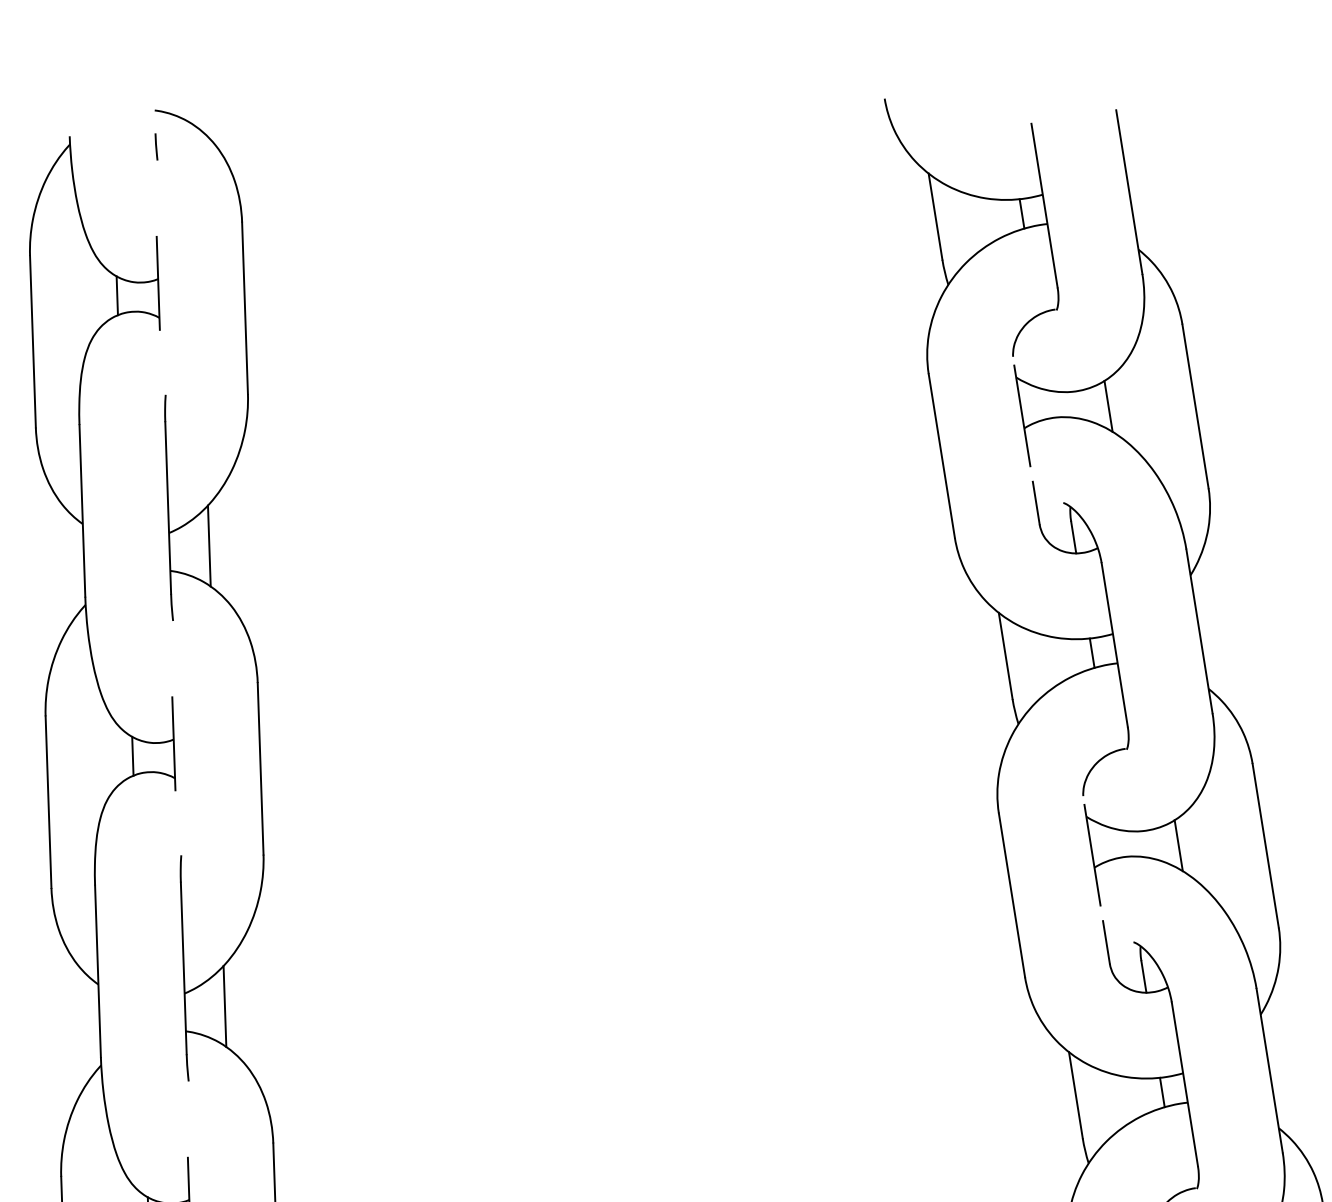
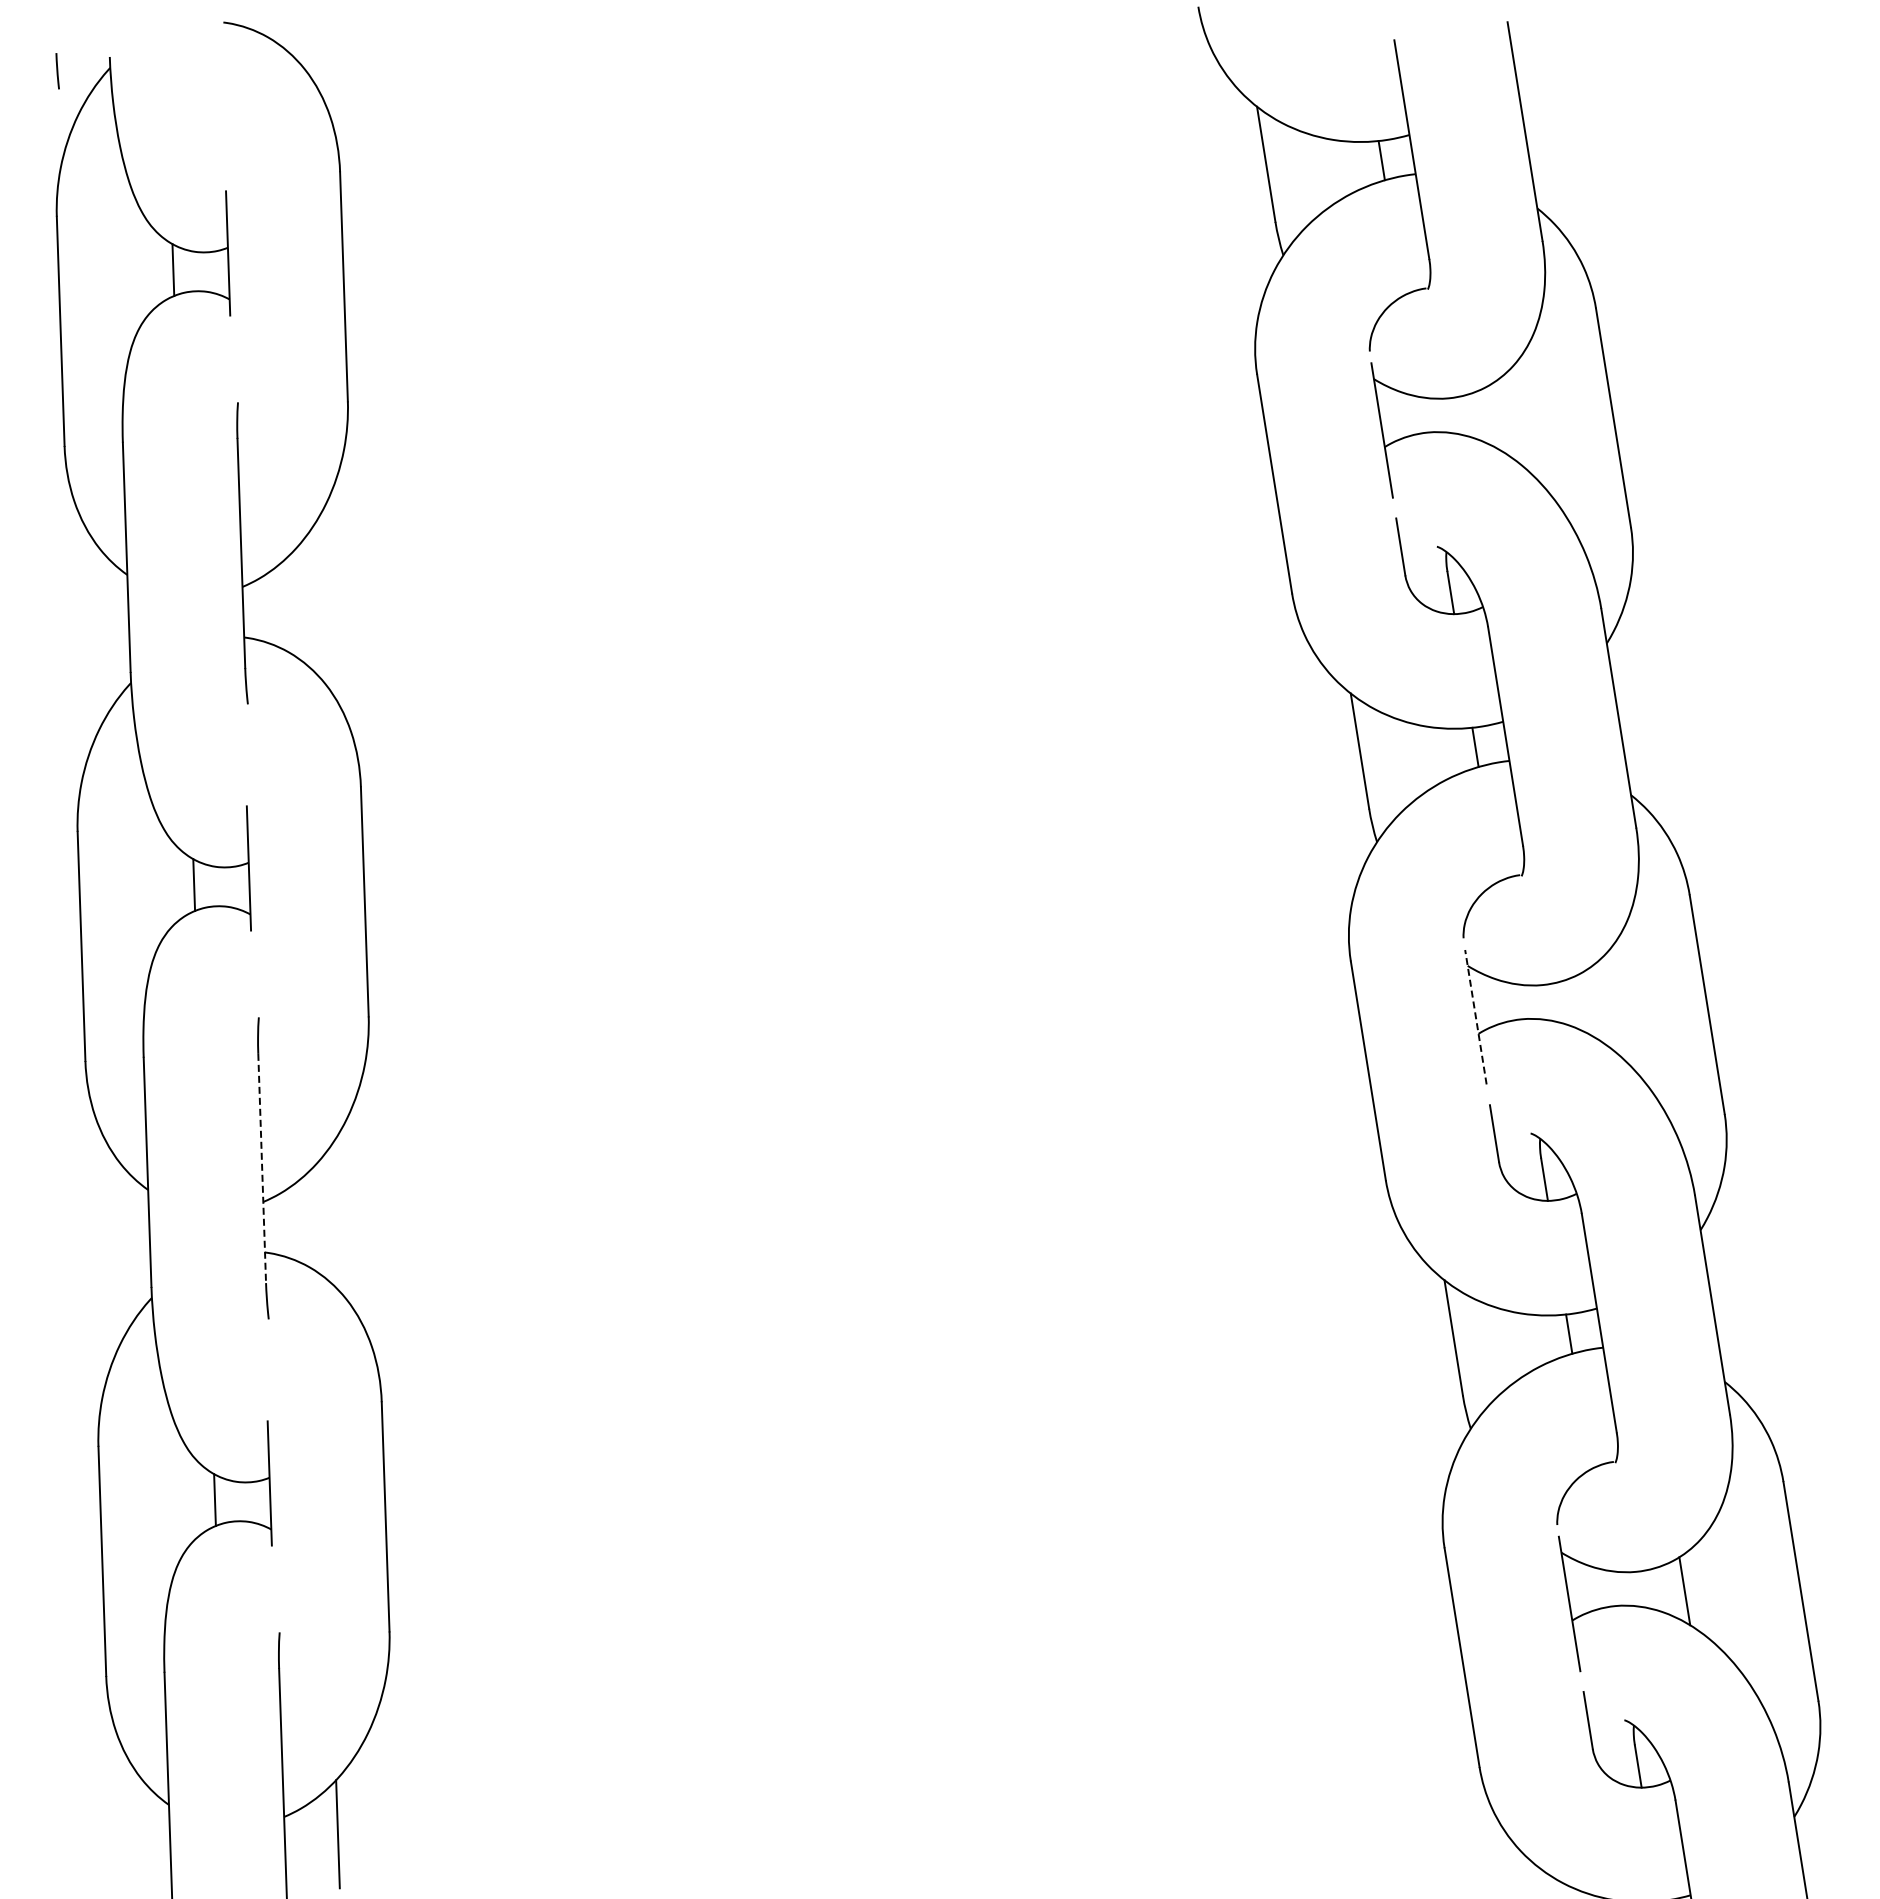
line: (156, 147) -> (57, 71), moved
line: (1107, 406) -> (1496, 417), removed
line: (209, 546) -> (296, 604), removed
line: (1178, 845) -> (1590, 1004), removed
line: (1092, 854) -> (1475, 1016), solid -> dashed
line: (184, 968) -> (262, 1168), solid -> dashed
line: (224, 1006) -> (316, 1219), removed

